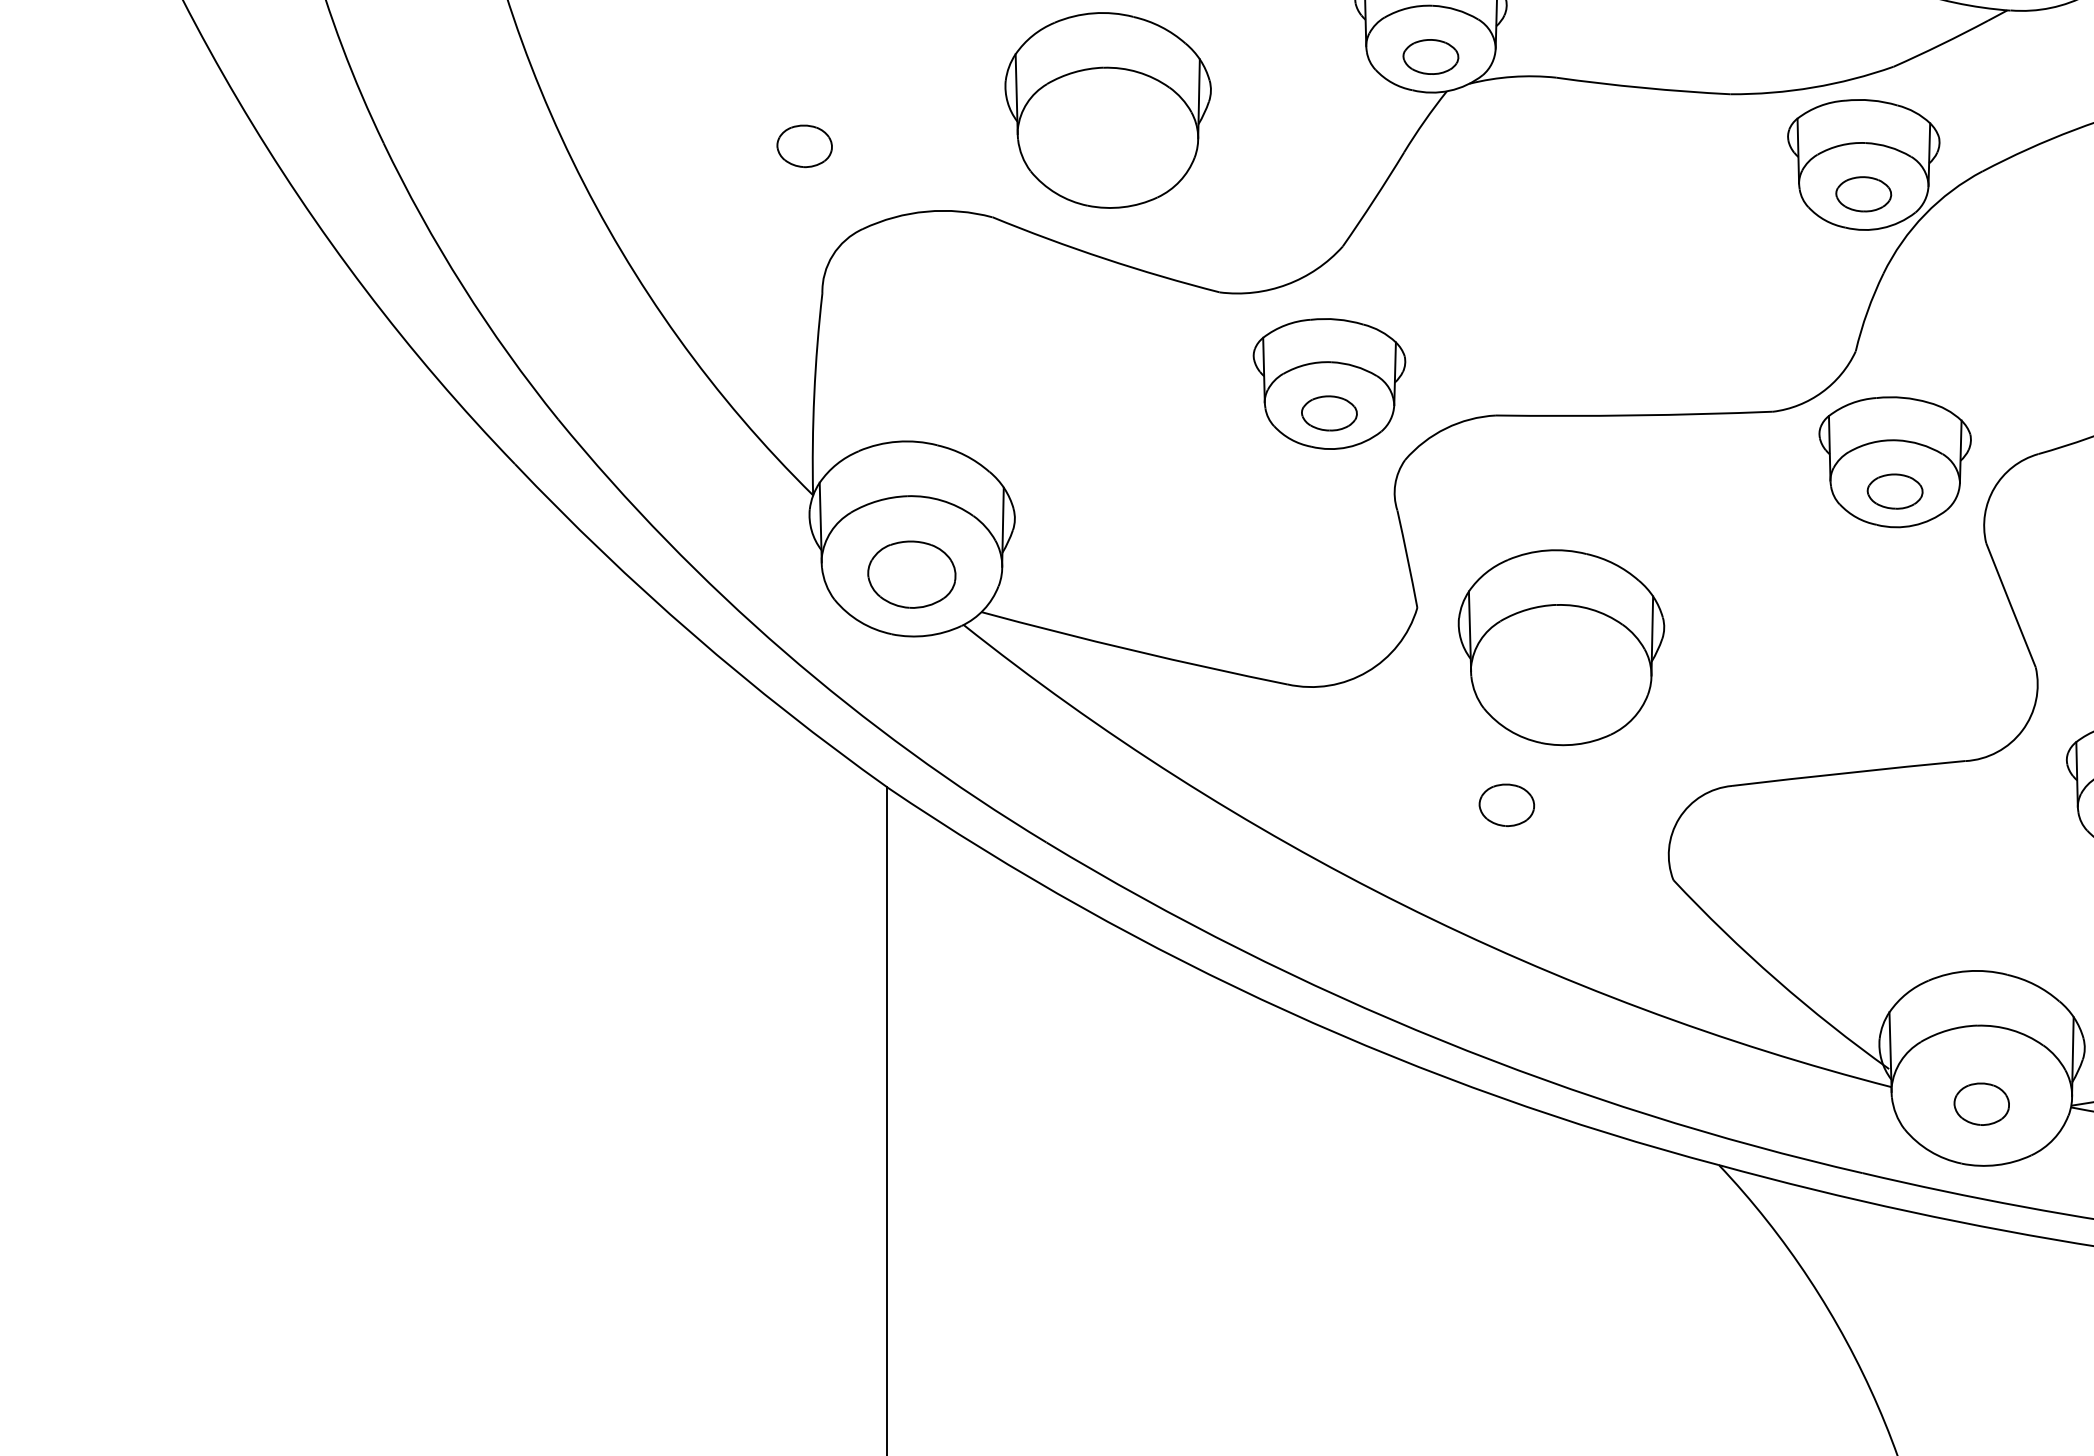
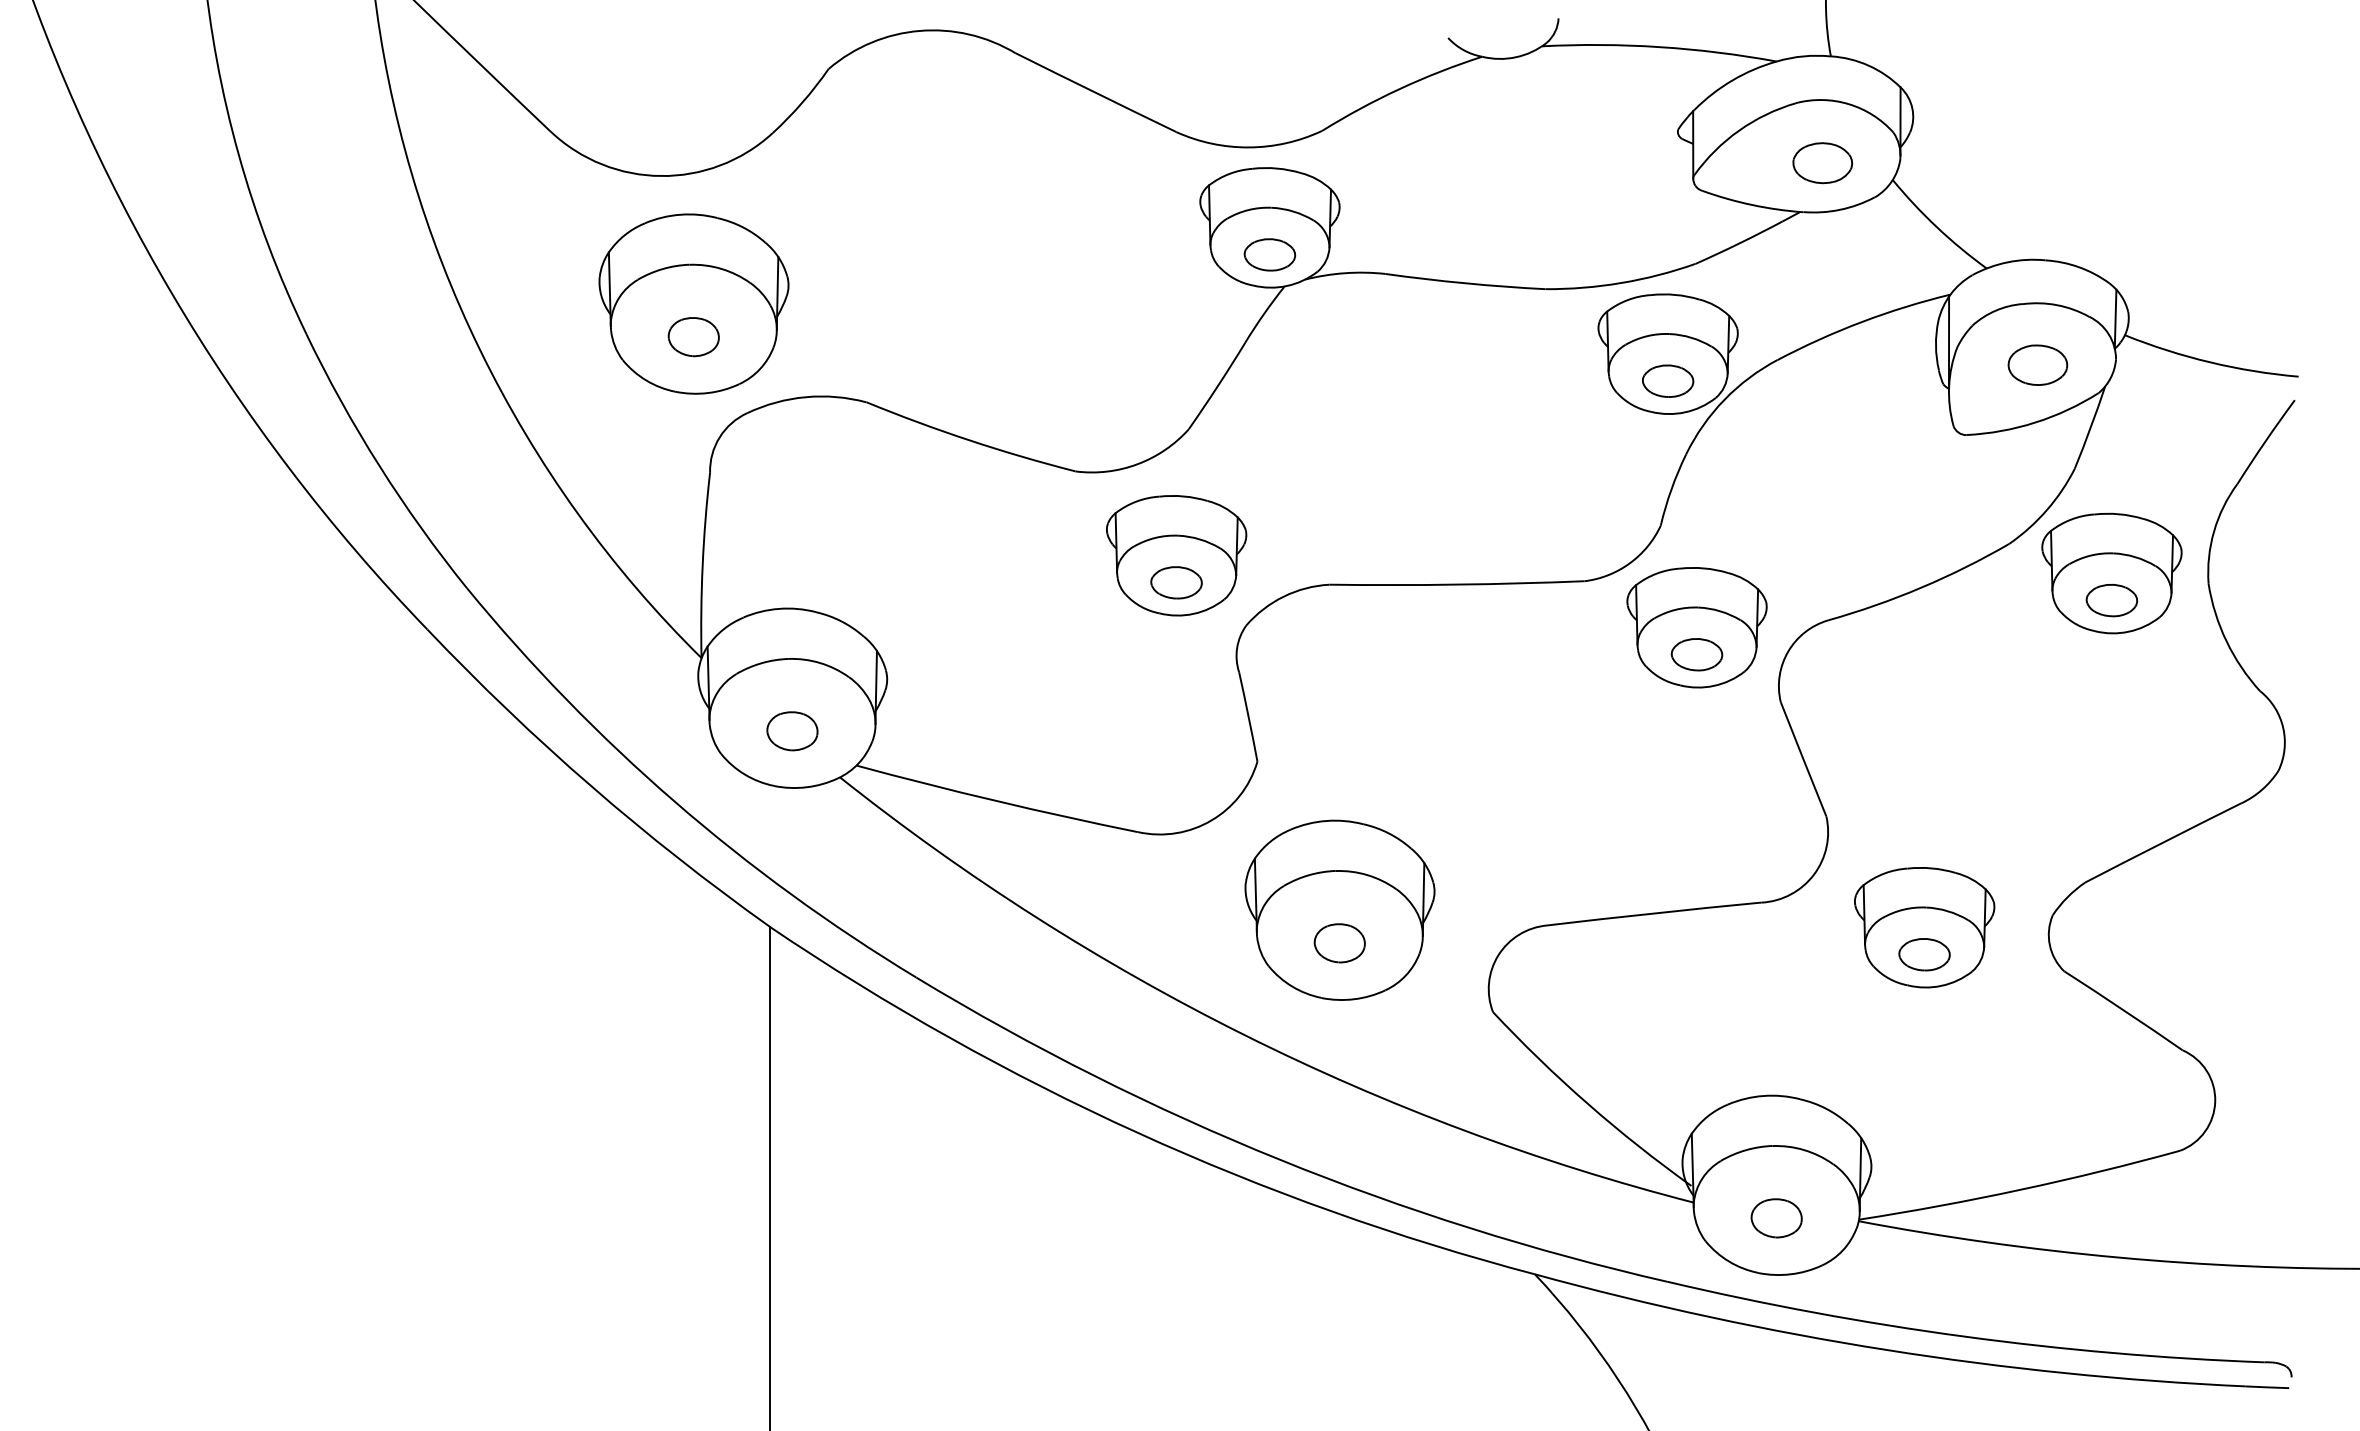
part: (1107, 109) -> (693, 303), moved
part: (911, 575) -> (792, 731), size x0.62
part: (1560, 646) -> (1339, 909), moved

